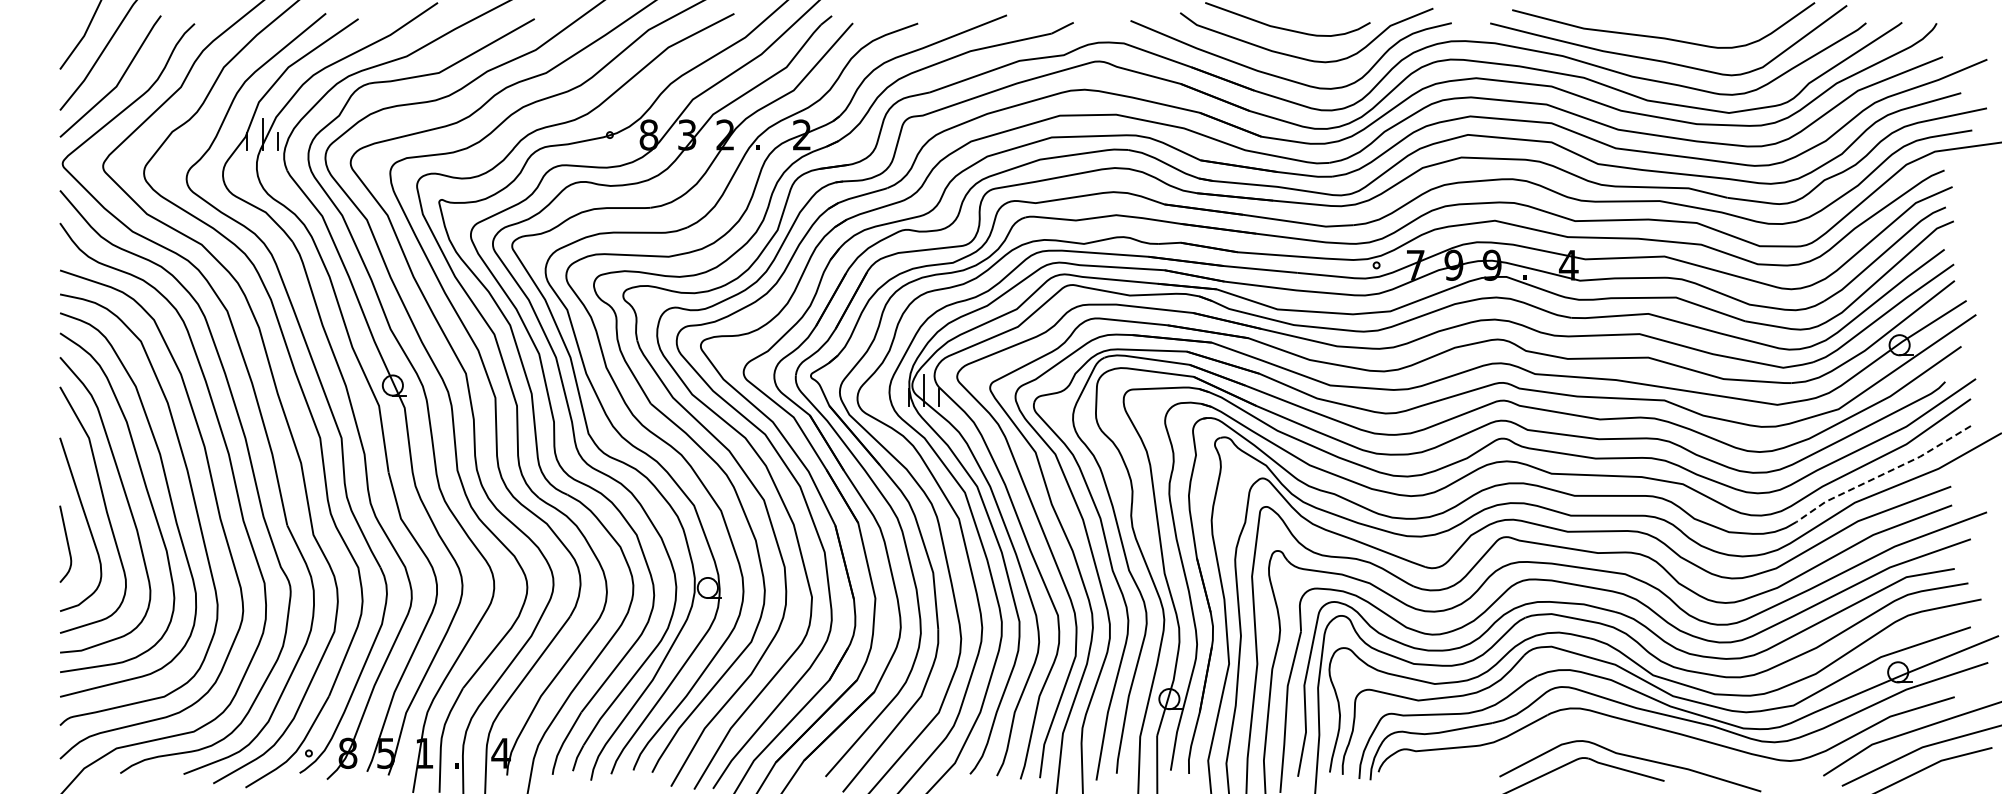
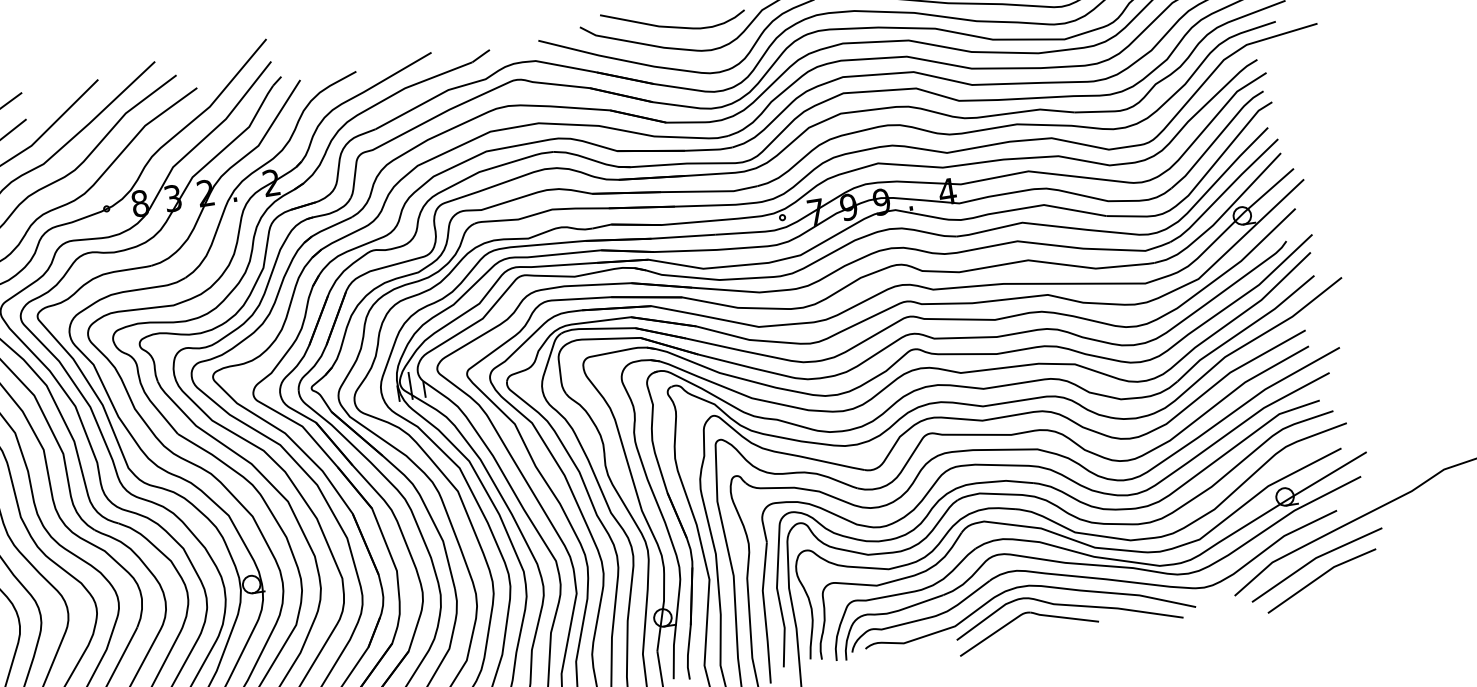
line: (1883, 474) -> (1245, 329), dashed -> solid
curve: (1585, 728) -> (1024, 587), added

